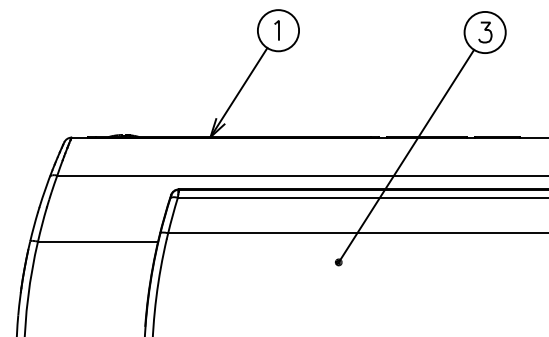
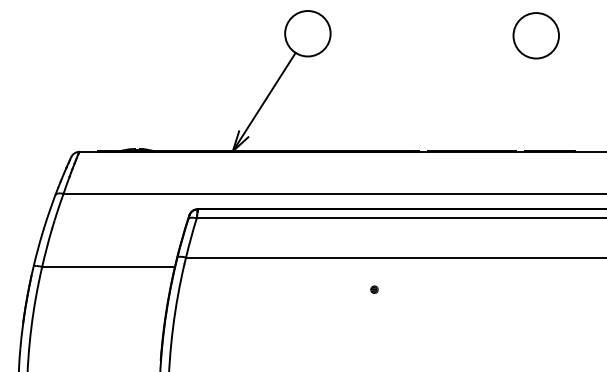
part: (277, 30) -> (306, 33), removed
curve: (485, 30) -> (536, 33), removed
line: (406, 155) -> (449, 171), removed

